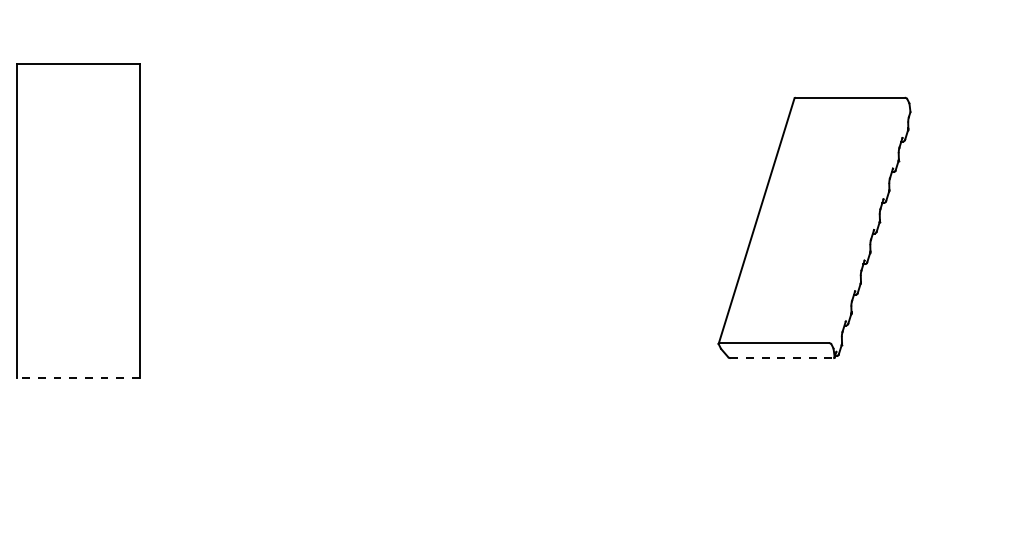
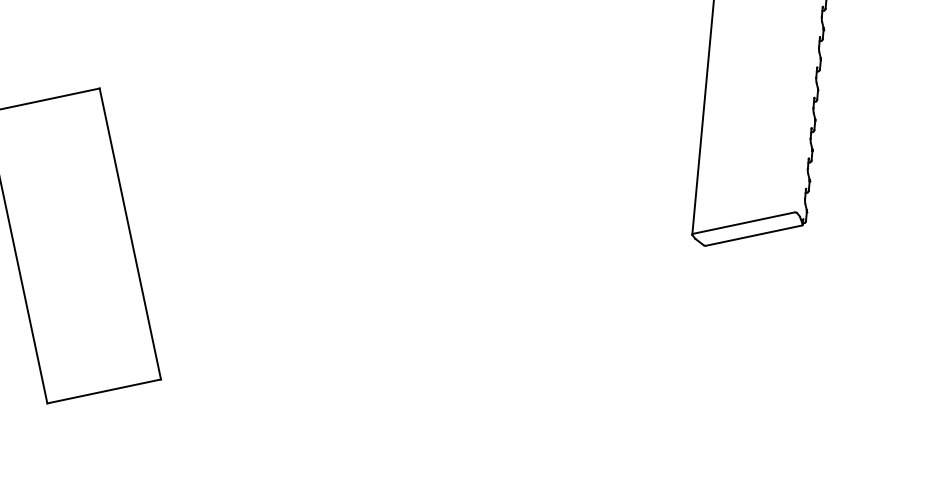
line: (782, 358) -> (754, 235), dashed -> solid
line: (78, 377) -> (104, 391), dashed -> solid

